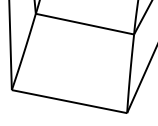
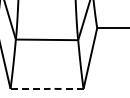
line: (68, 100) -> (46, 88), solid -> dashed

